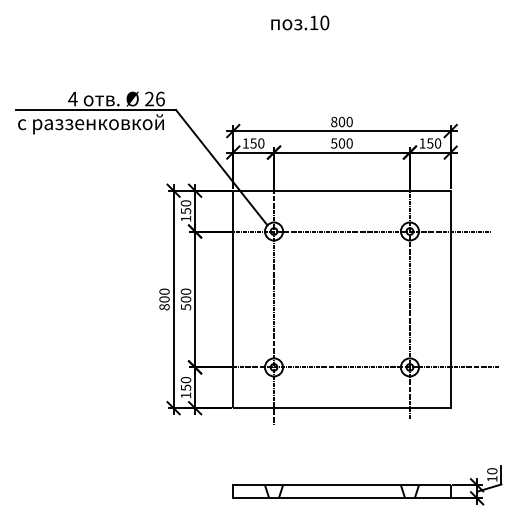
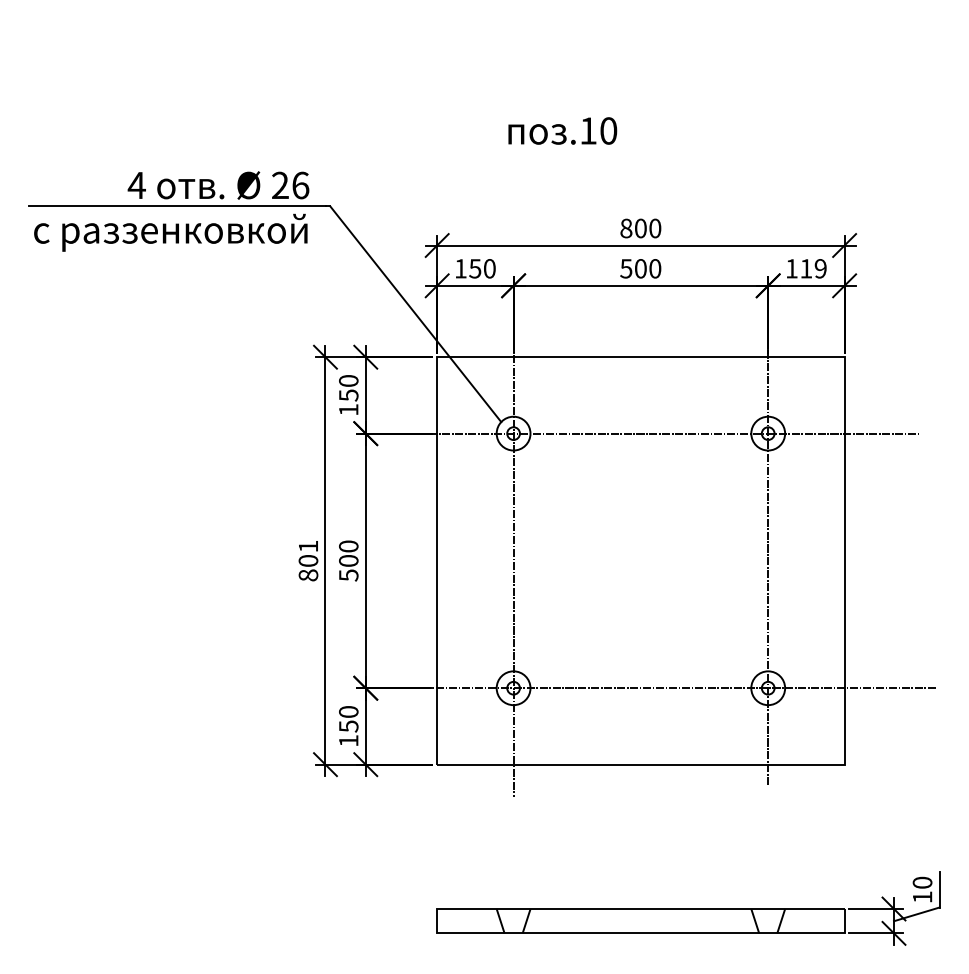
text: (300, 22) -> (563, 130), moved
text: (434, 143) -> (814, 268), 150 -> 119
text: (164, 291) -> (308, 546), 800 -> 801

